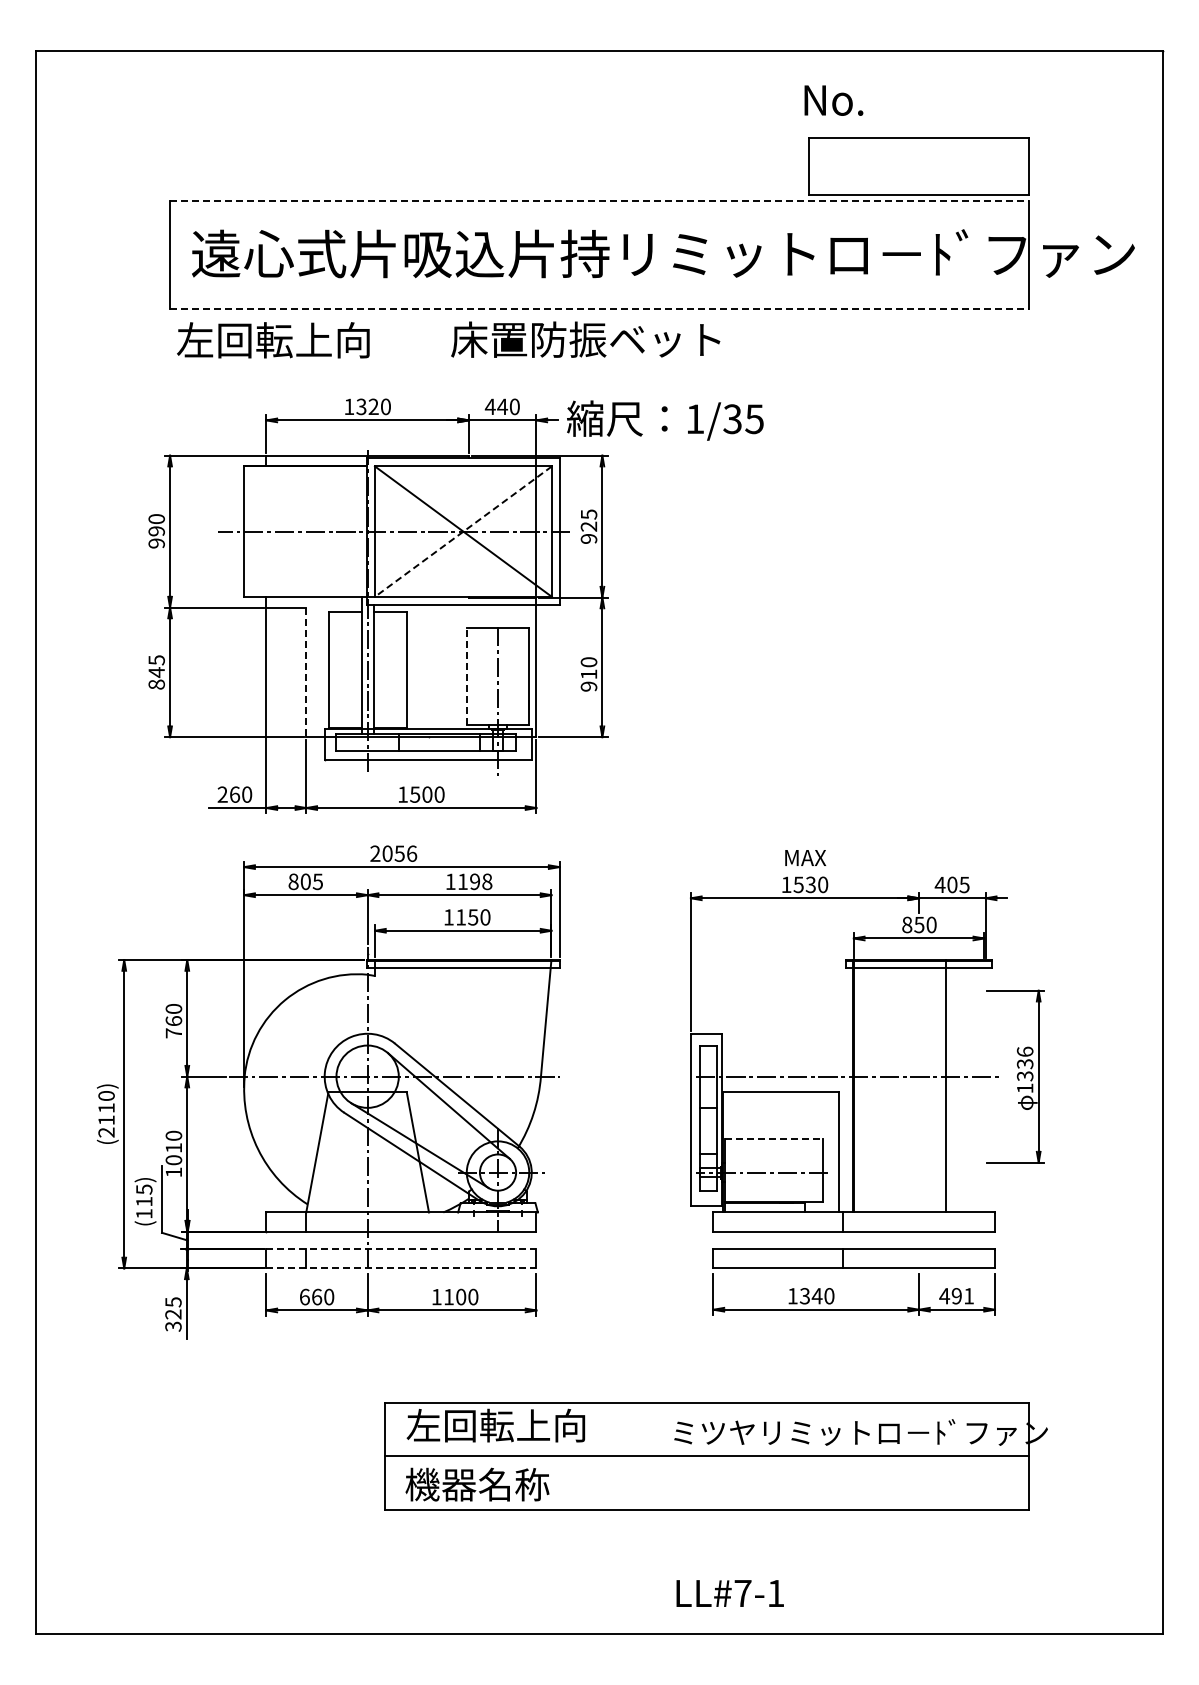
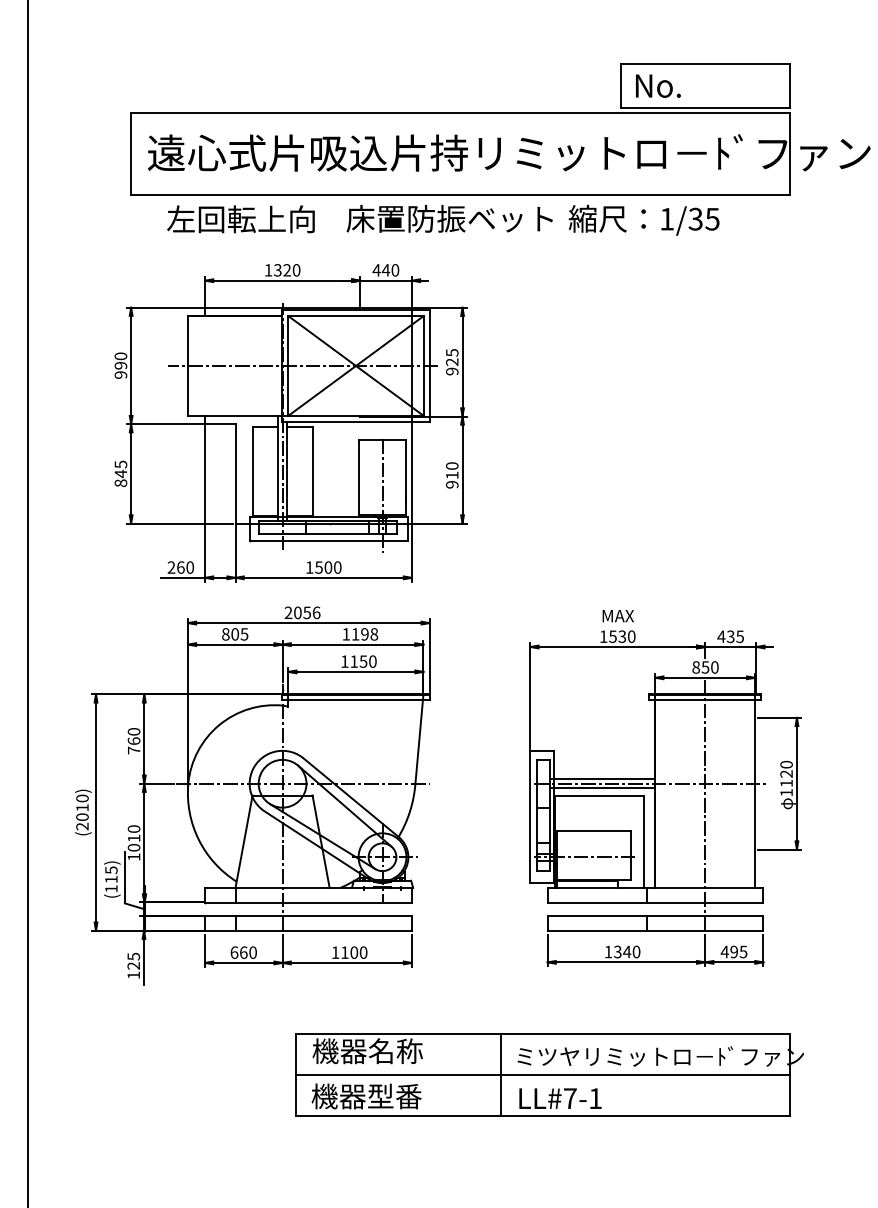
text: (833, 100) -> (658, 86), moved
line: (599, 201) -> (460, 112), dashed -> solid
line: (599, 308) -> (460, 194), dashed -> solid
text: (273, 340) -> (241, 219), moved
text: (665, 420) -> (644, 220), moved
line: (463, 531) -> (356, 365), dashed -> solid
line: (306, 672) -> (235, 473), dashed -> solid
line: (467, 676) -> (359, 476), dashed -> solid
text: (952, 884) -> (730, 636), 405 -> 435
text: (1024, 1063) -> (786, 773), 1336 -> 1120
line: (784, 1070) -> (602, 778), added
line: (784, 1082) -> (602, 788), added
line: (946, 1086) -> (755, 791), moved
line: (919, 1104) -> (705, 805), added
text: (106, 1120) -> (82, 817), (2110) -> (2010)
line: (773, 1138) -> (593, 831), dashed -> solid
line: (401, 1249) -> (308, 916), dashed -> solid
line: (401, 1268) -> (308, 930), dashed -> solid
text: (968, 1296) -> (743, 952), 491 -> 495
text: (173, 1326) -> (133, 975), 325 -> 125
text: (495, 1425) -> (380, 1051), 左回転上向 -> 機器名称
line: (653, 1456) -> (501, 1074), added
text: (514, 1484) -> (395, 1096), 機器名称 -> 機器型番
text: (729, 1593) -> (559, 1098), moved

